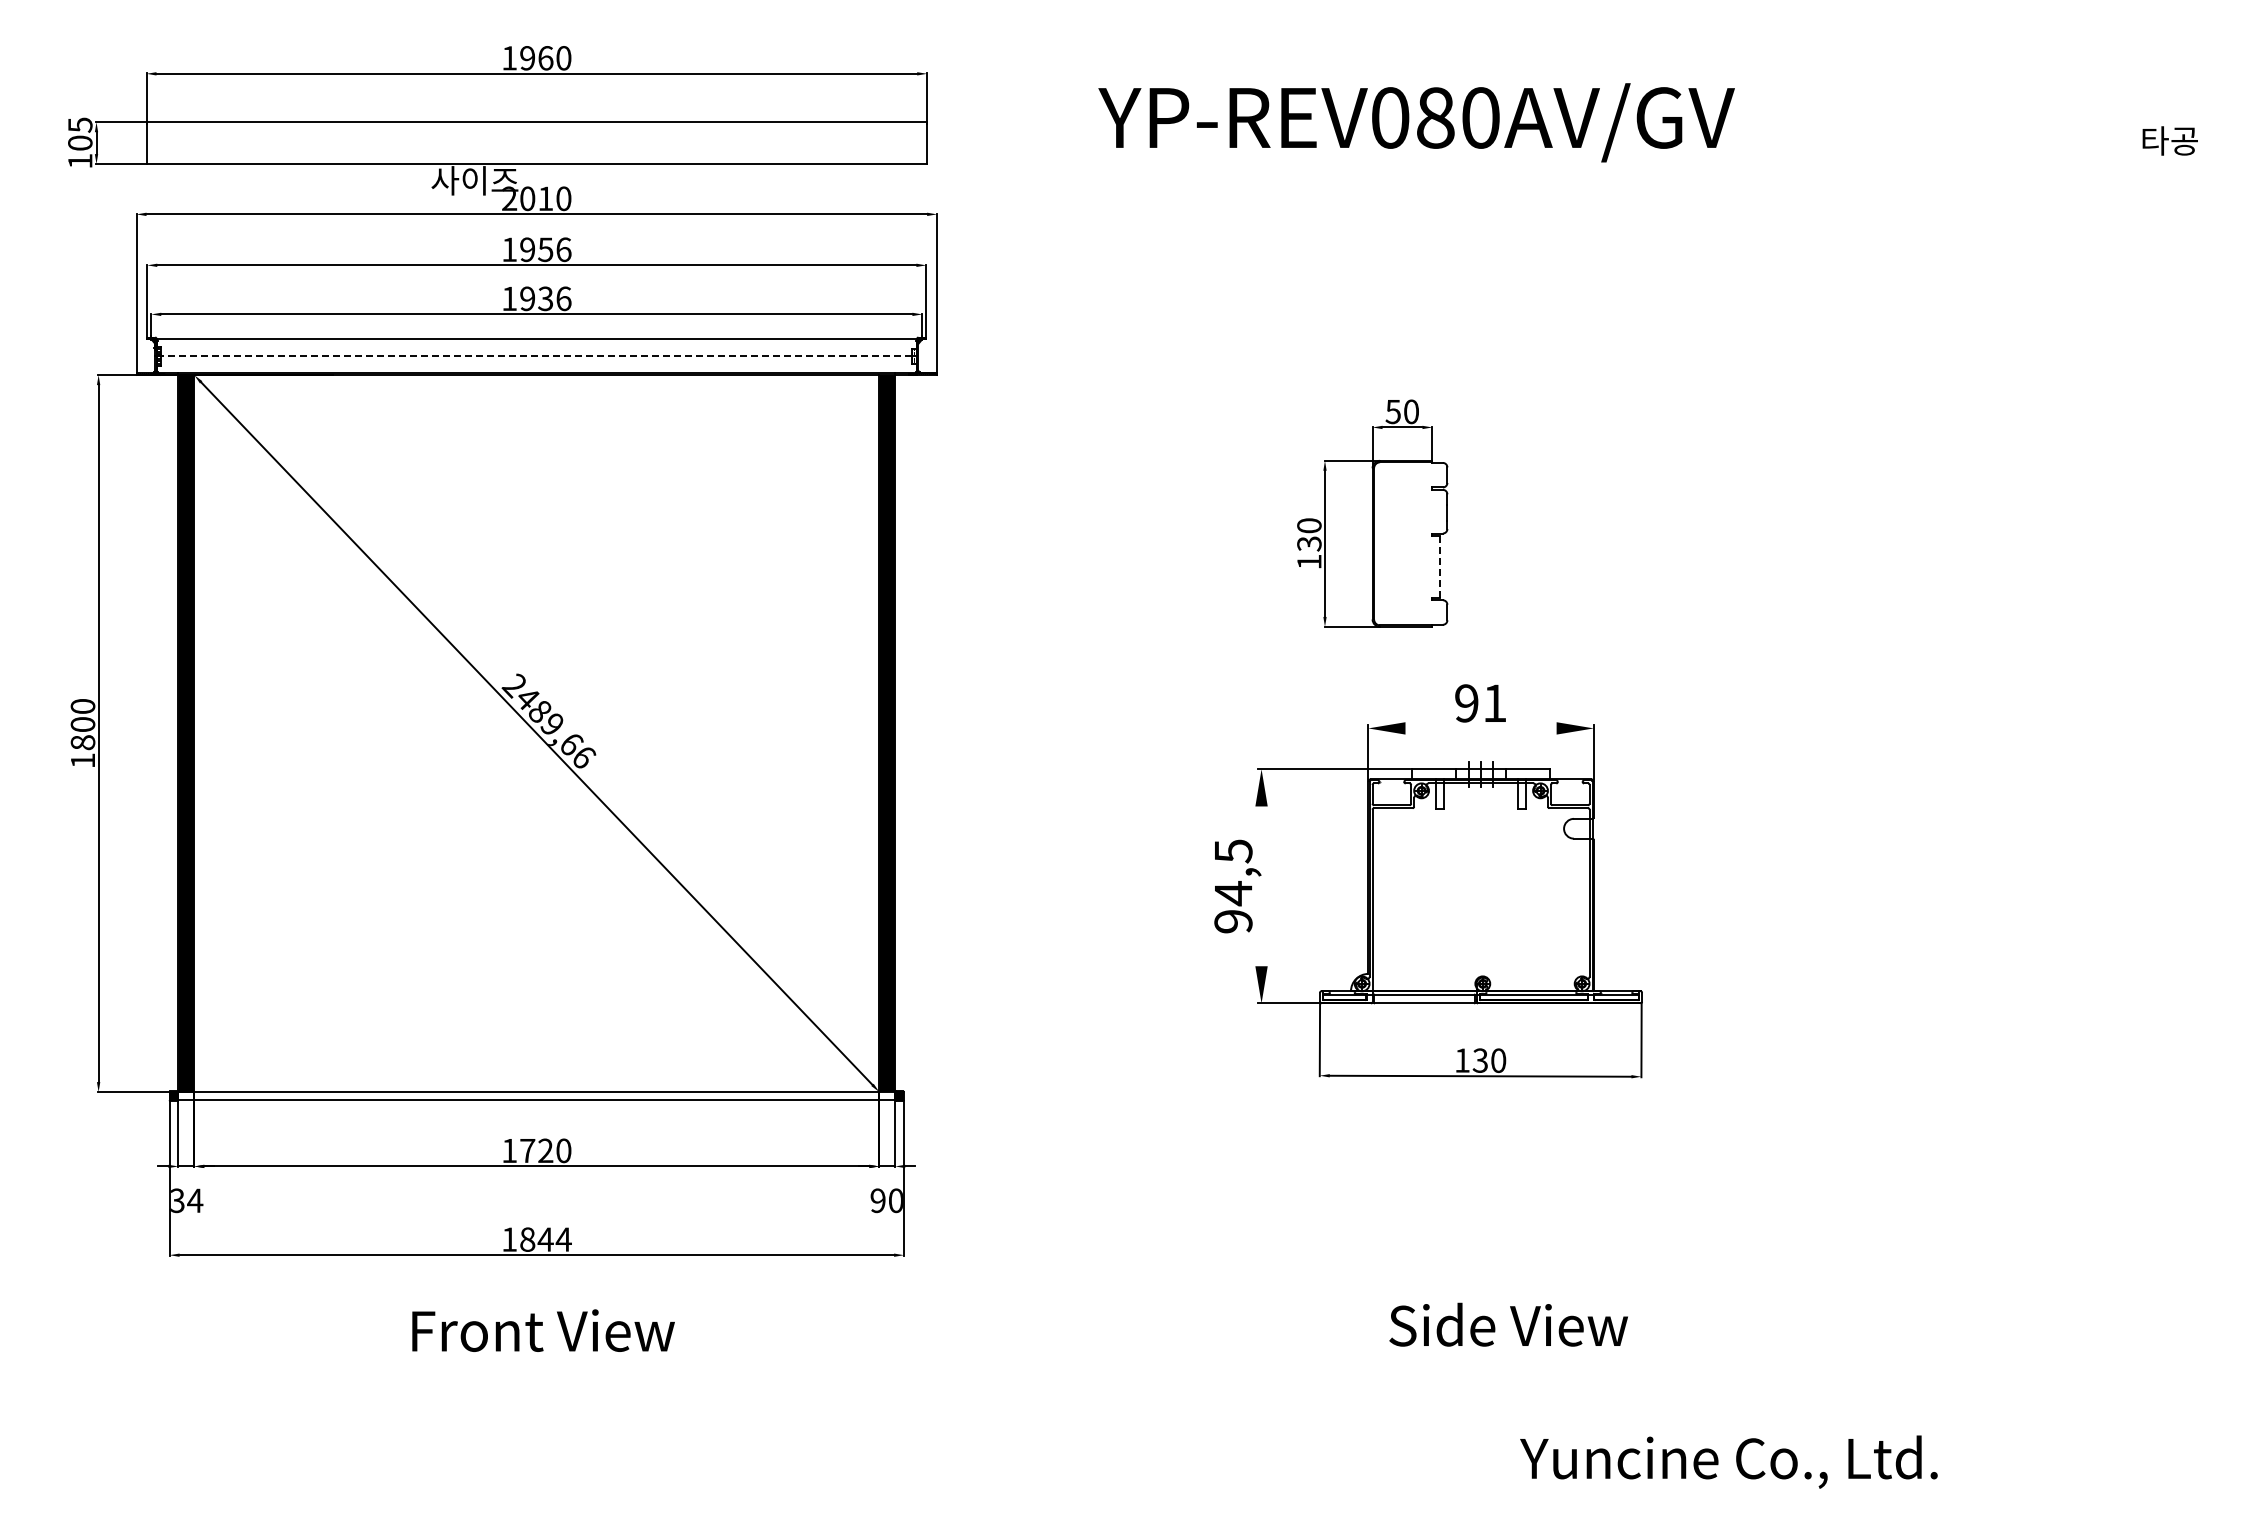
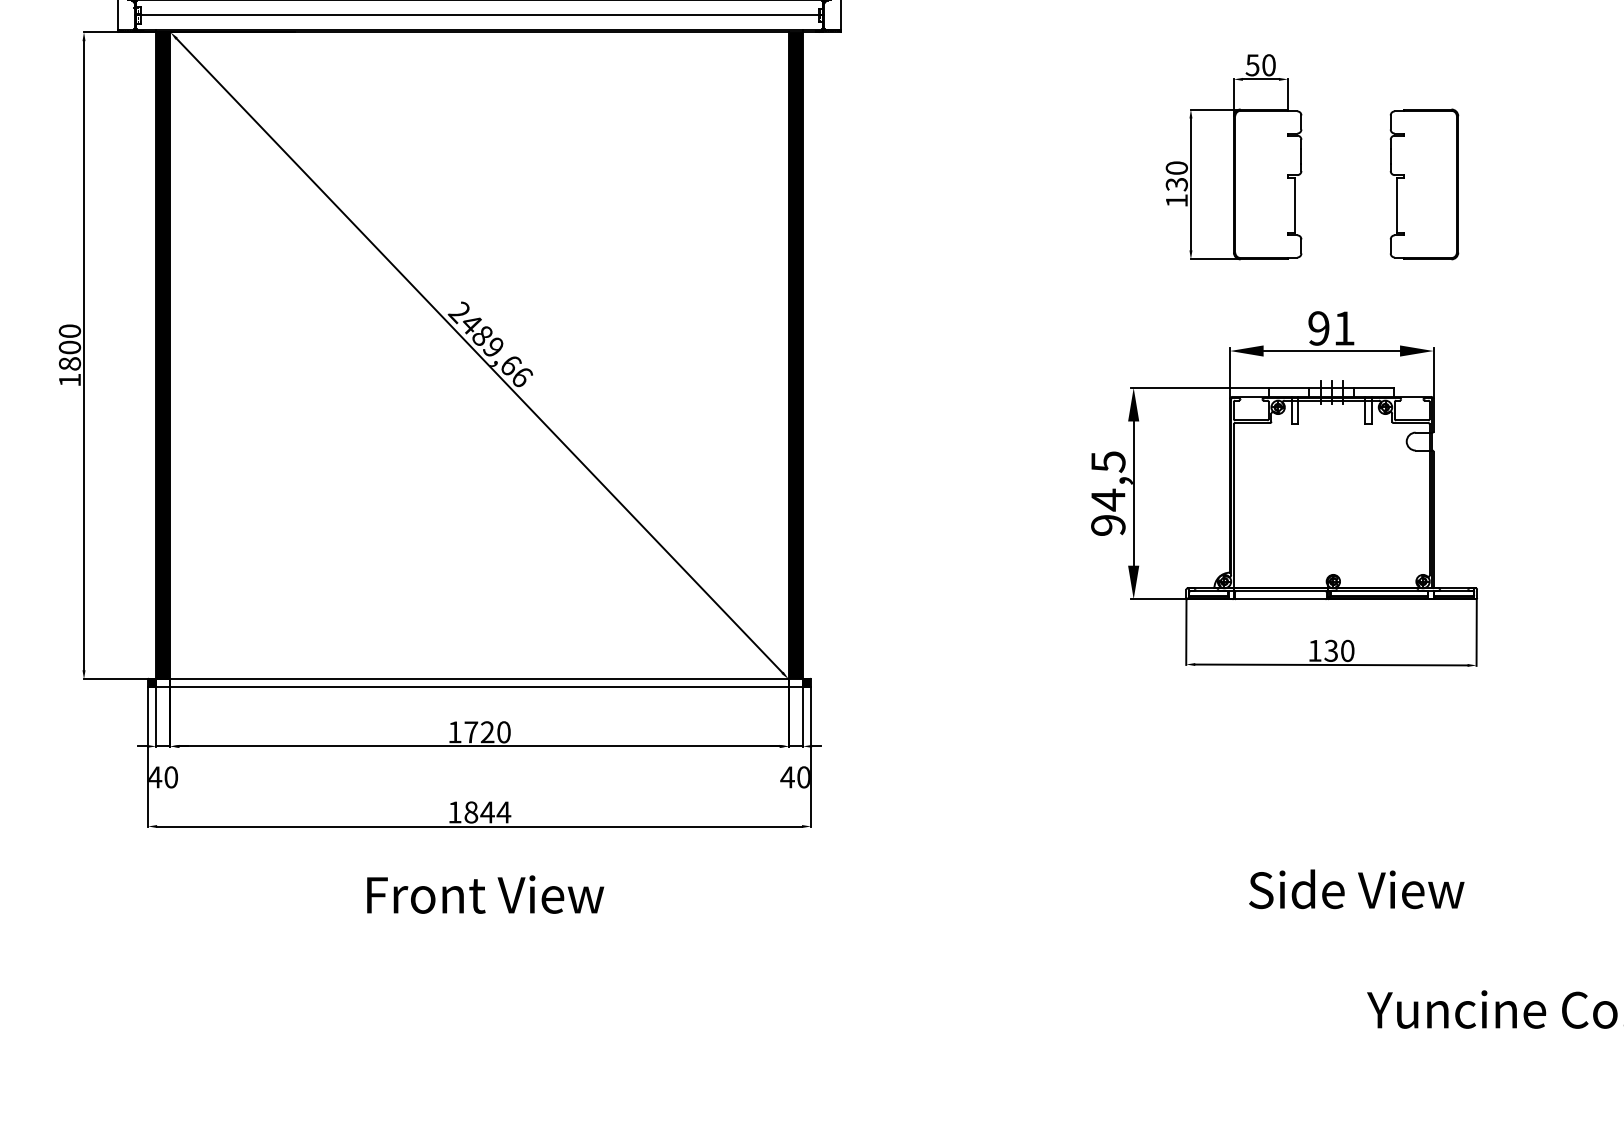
line: (537, 356) -> (480, 15), dashed -> solid
part: (1583, 543) -> (1424, 184), added
line: (1439, 566) -> (1294, 204), dashed -> solid
line: (1480, 728) -> (1331, 351), added
line: (1261, 886) -> (1133, 493), added
text: (187, 1200) -> (164, 777), 34 -> 40
text: (877, 1200) -> (787, 777), 90 -> 40

